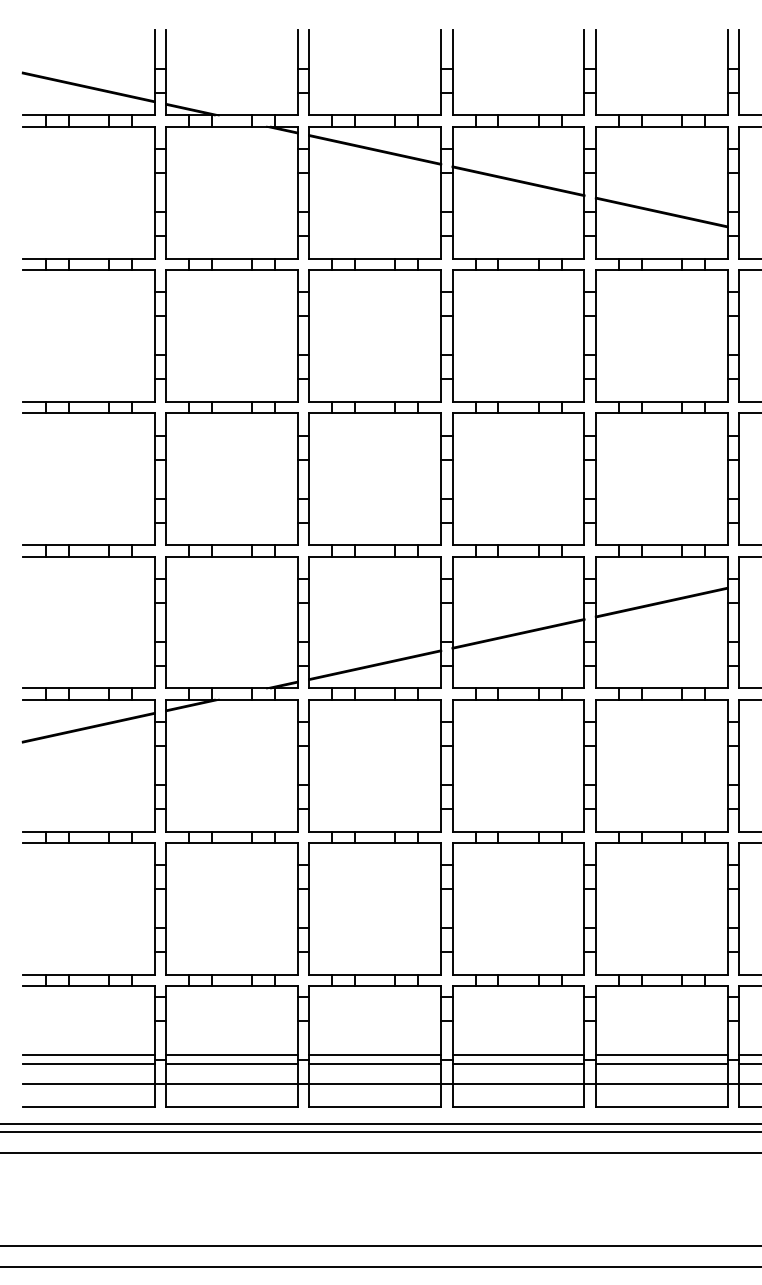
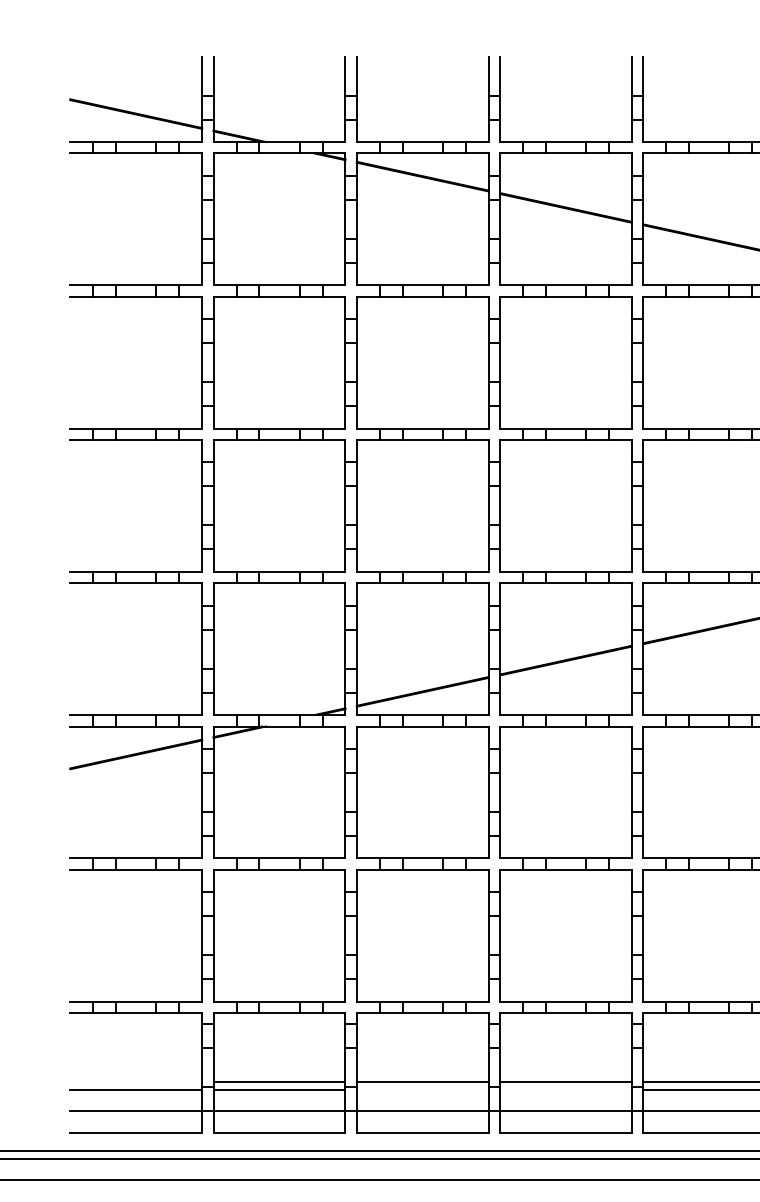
line: (88, 1055) -> (136, 1082), removed
line: (375, 1063) -> (423, 1090), removed
line: (518, 1063) -> (566, 1090), removed

